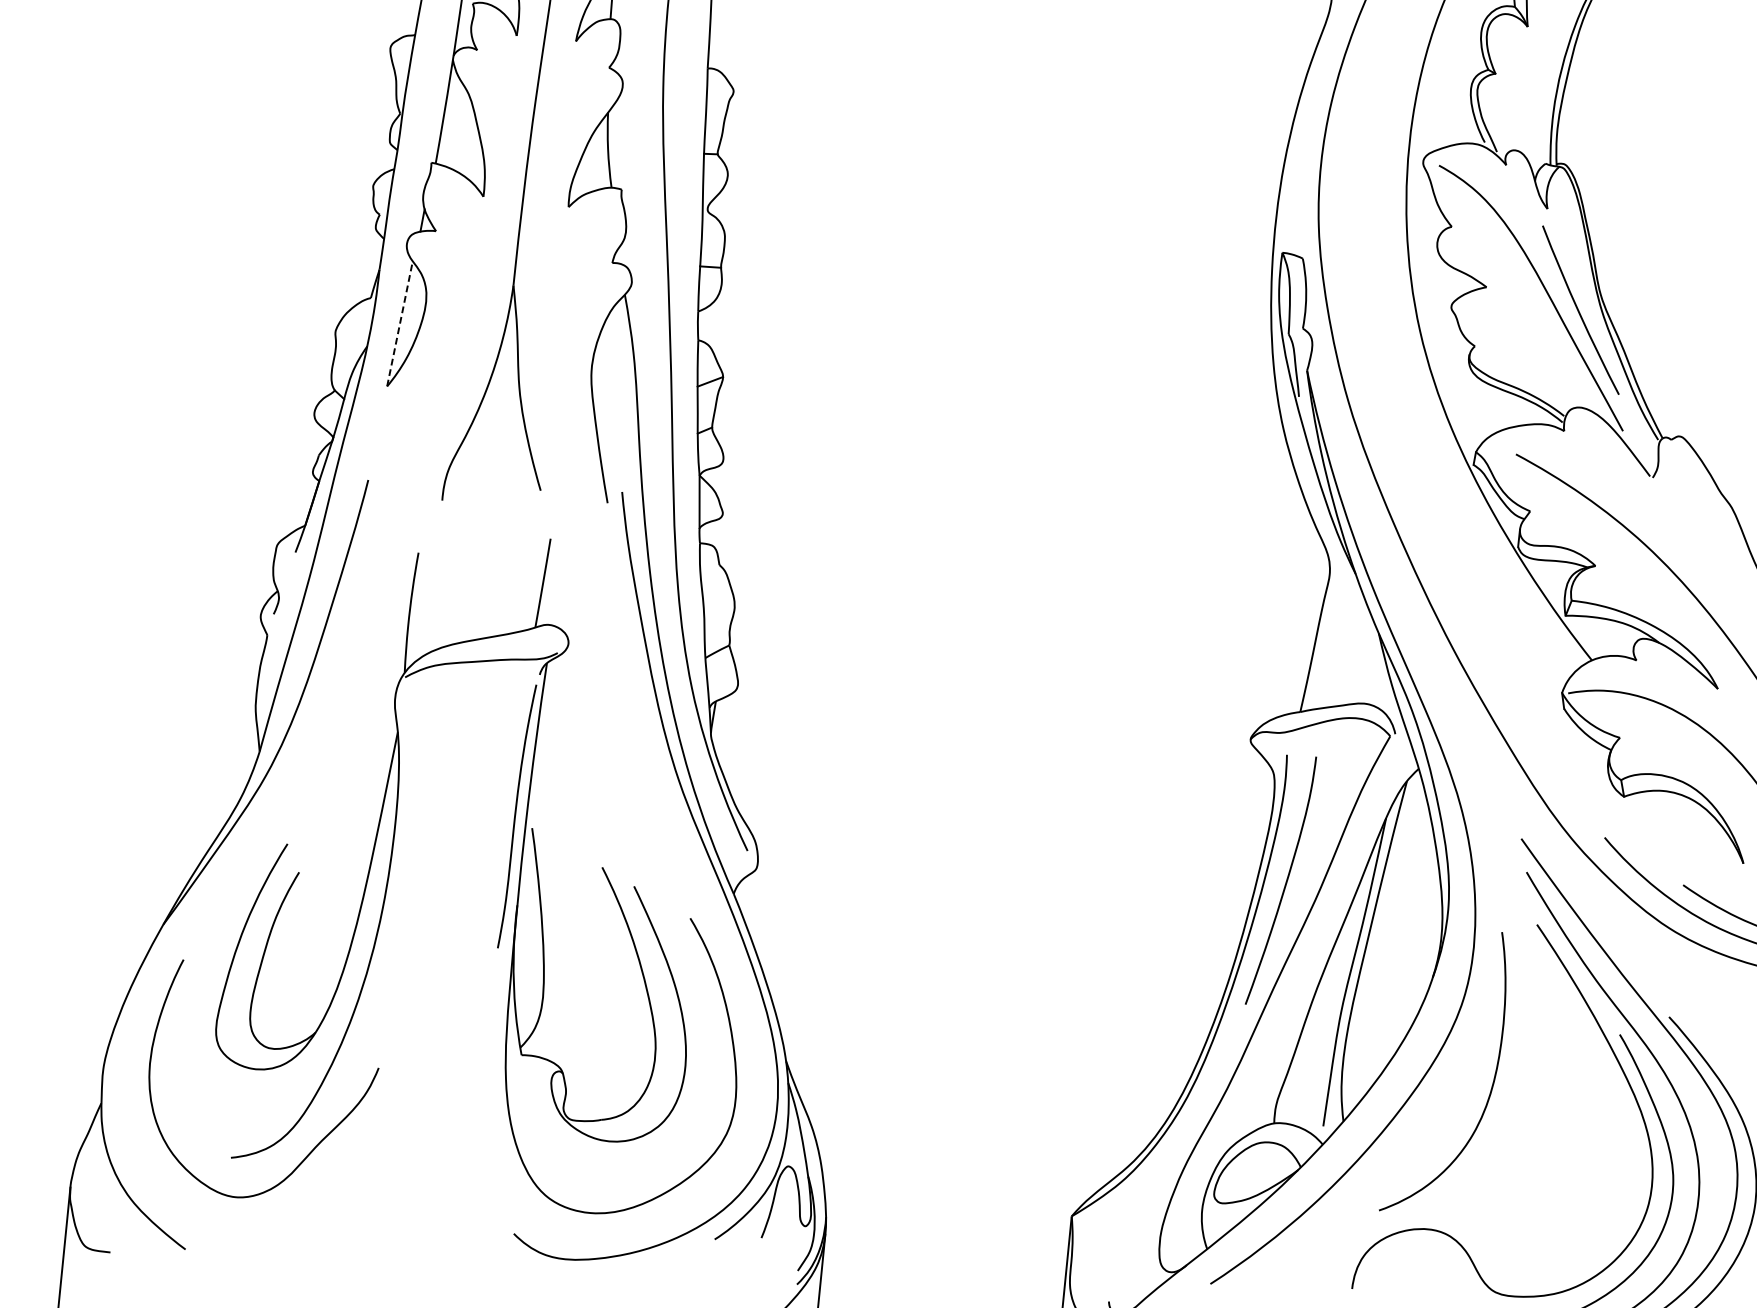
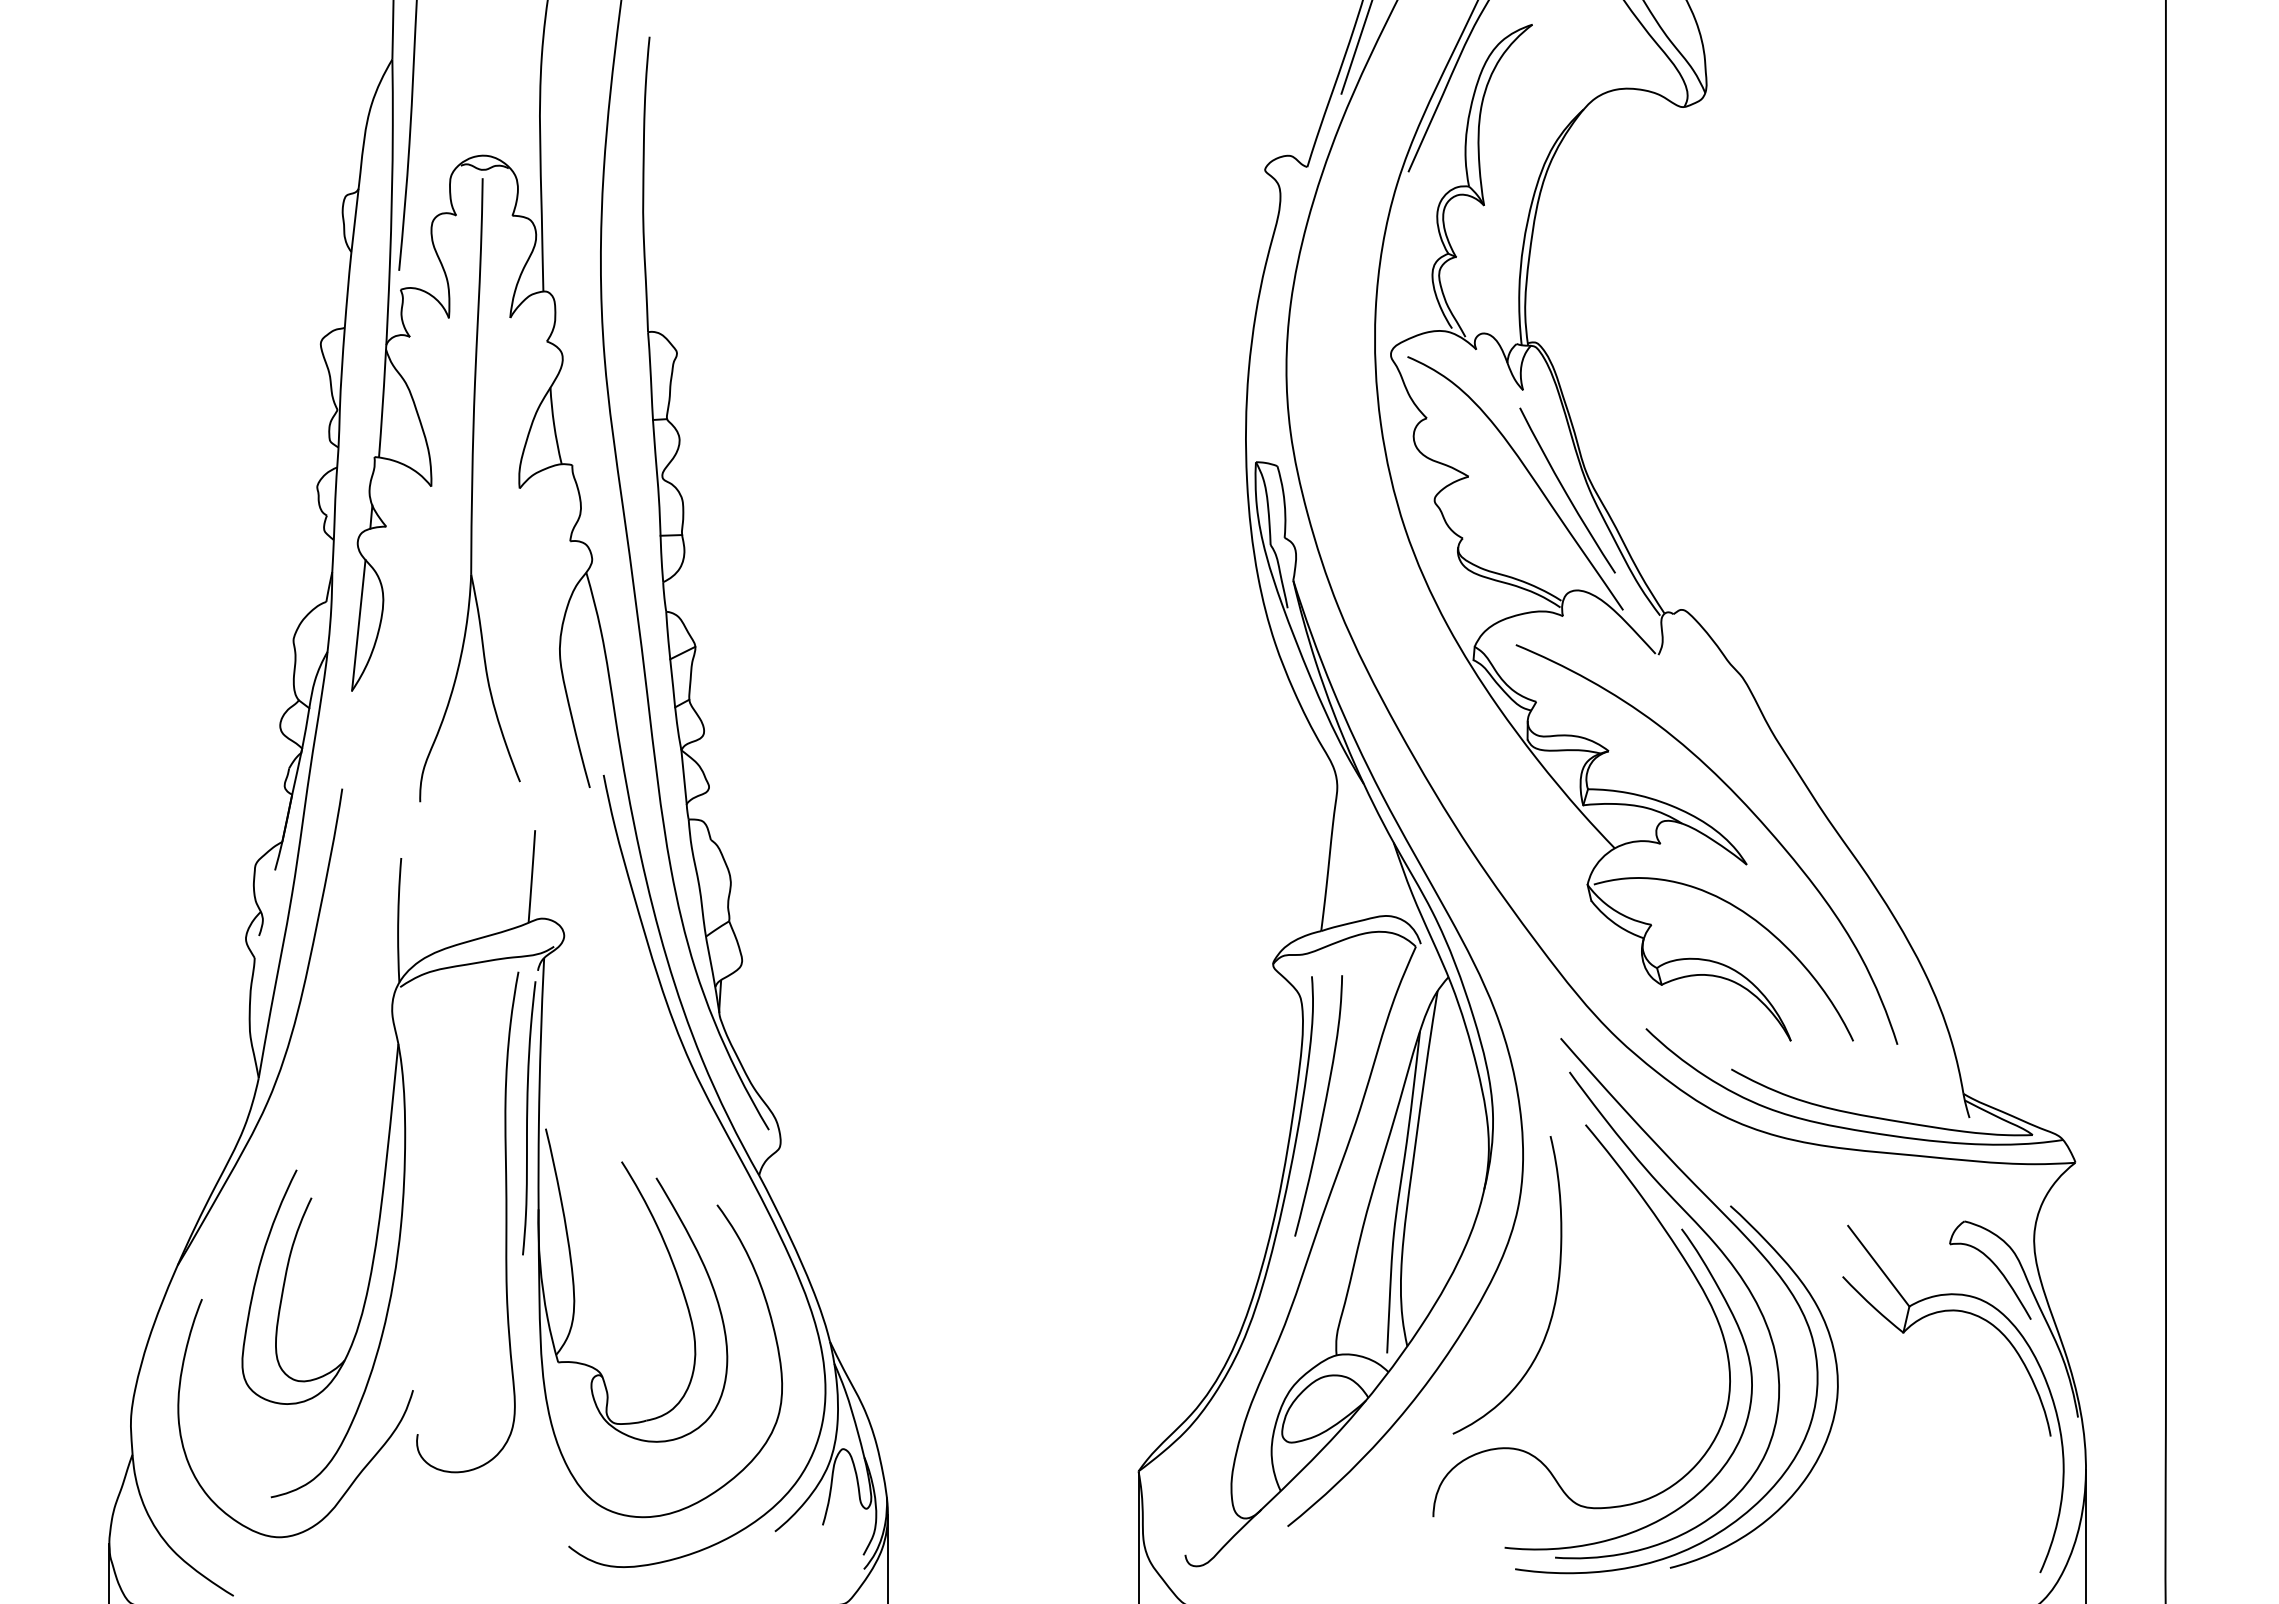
line: (399, 323) -> (358, 625), dashed -> solid
curve: (484, 914) -> (505, 1222), added

